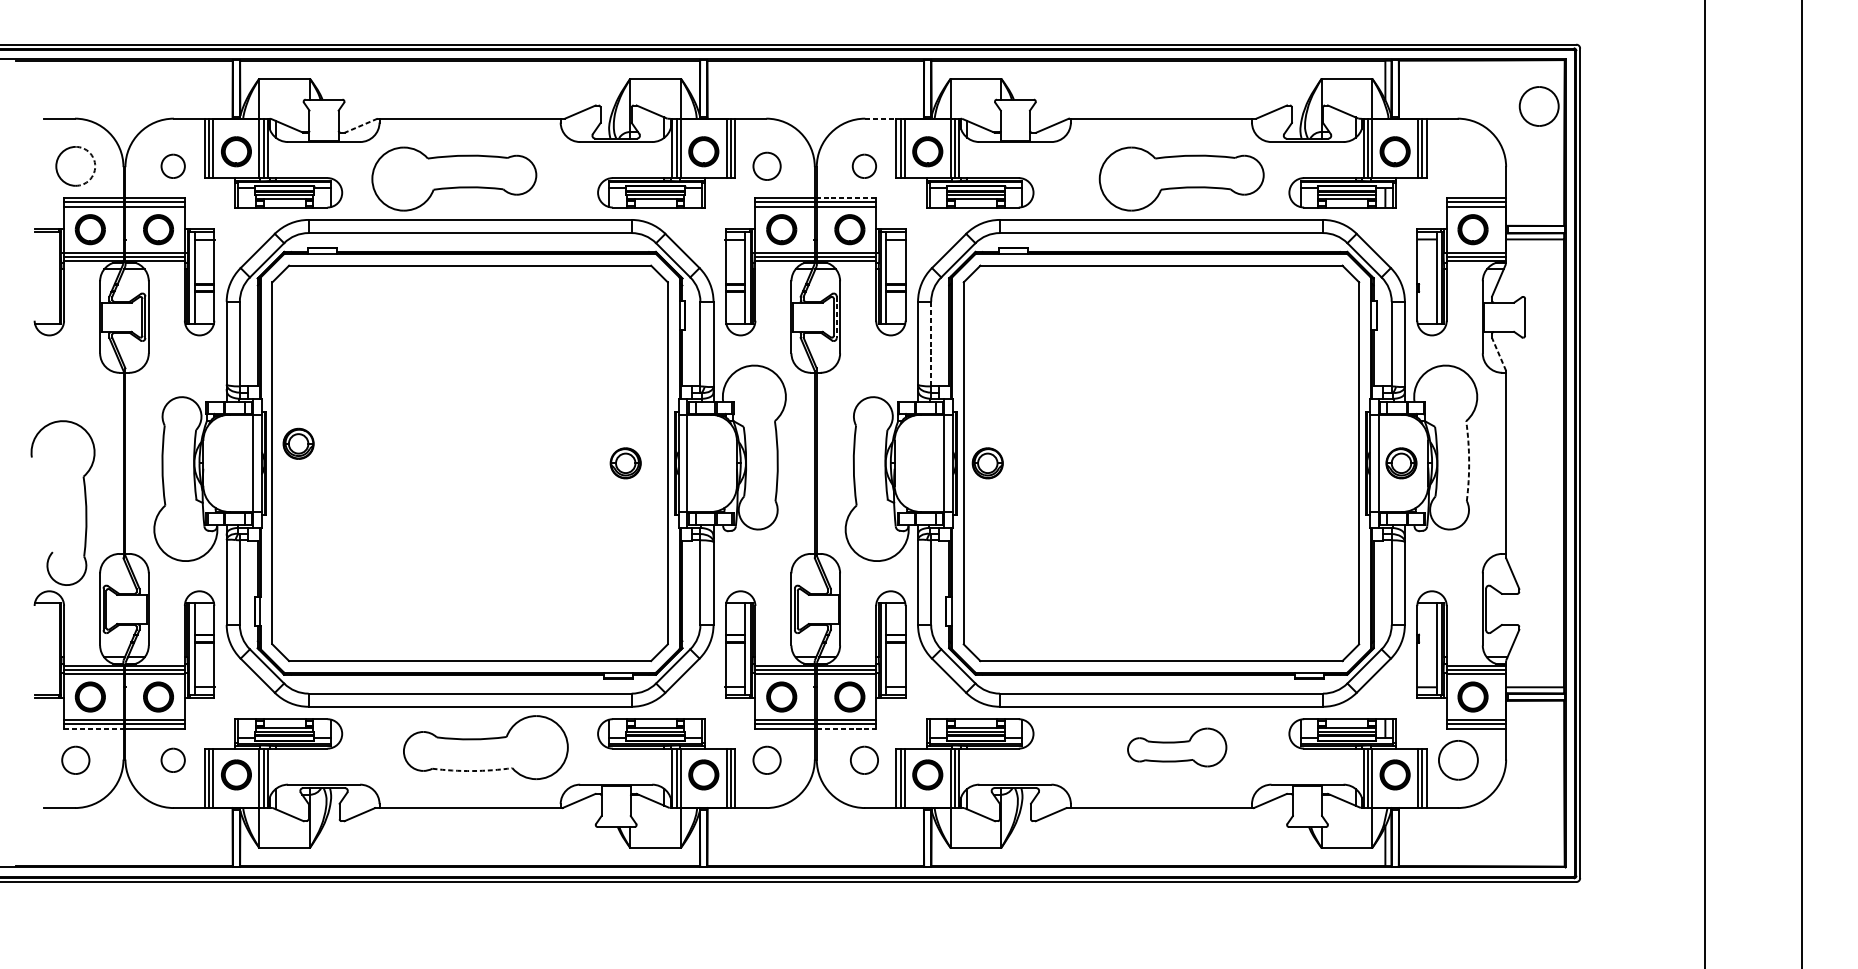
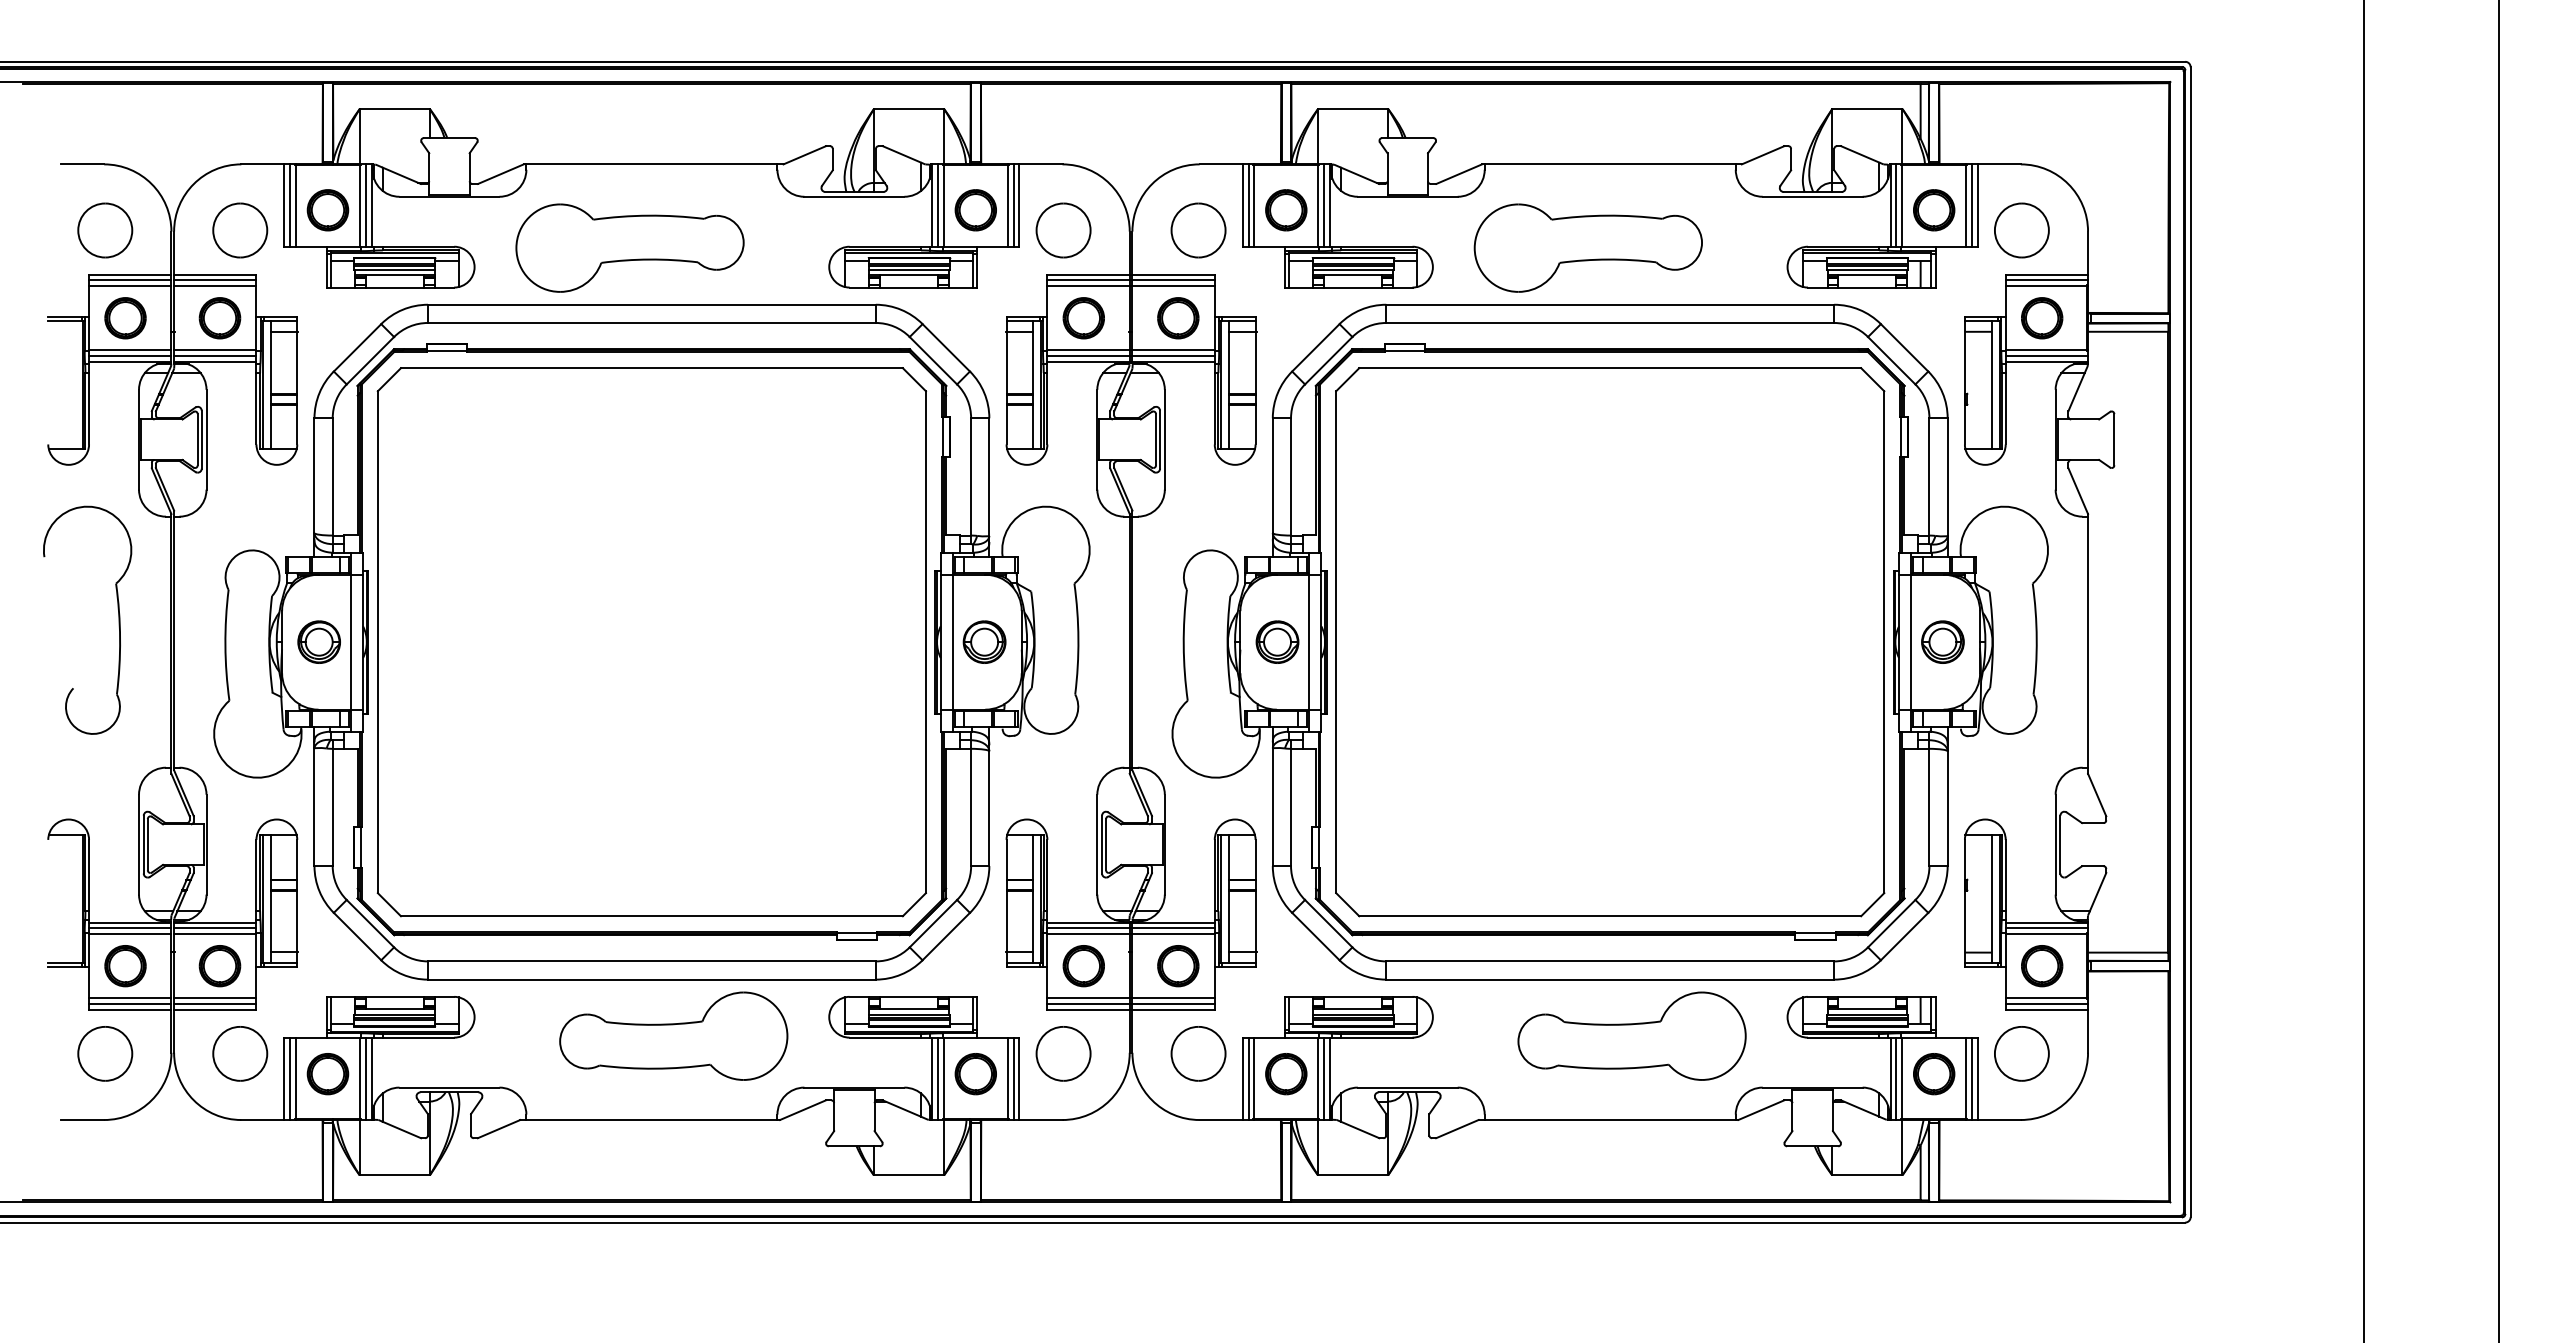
part: (1538, 106) -> (2021, 230), moved
line: (881, 118) -> (1221, 164), dashed -> solid
line: (360, 125) -> (500, 174), dashed -> solid
arc: (95, 166) -> (132, 230), dashed -> solid
part: (173, 166) -> (240, 230), size x1.67
part: (767, 166) -> (1063, 230), size x1.43
part: (864, 166) -> (1198, 230), size x1.67
part: (1181, 178) -> (1587, 247), moved
line: (846, 198) -> (1173, 274), dashed -> solid
line: (837, 317) -> (1160, 439), dashed -> solid
line: (931, 343) -> (1291, 476), dashed -> solid
line: (1499, 354) -> (2078, 491), dashed -> solid
part: (298, 443) -> (318, 641), moved
arc: (1468, 461) -> (2036, 639), dashed -> solid
part: (625, 462) -> (984, 641), moved
part: (987, 462) -> (1277, 641), moved
part: (85, 502) -> (118, 619), moved
line: (93, 728) -> (130, 1009), dashed -> solid
line: (847, 728) -> (1174, 1009), dashed -> solid
part: (1176, 747) -> (1631, 1035), size x1.67
part: (75, 760) -> (105, 1053), size x1.43
part: (173, 760) -> (240, 1053), size x1.67
part: (767, 760) -> (1063, 1053), size x1.43
part: (864, 760) -> (1198, 1053), size x1.43
arc: (472, 770) -> (655, 1068), dashed -> solid

